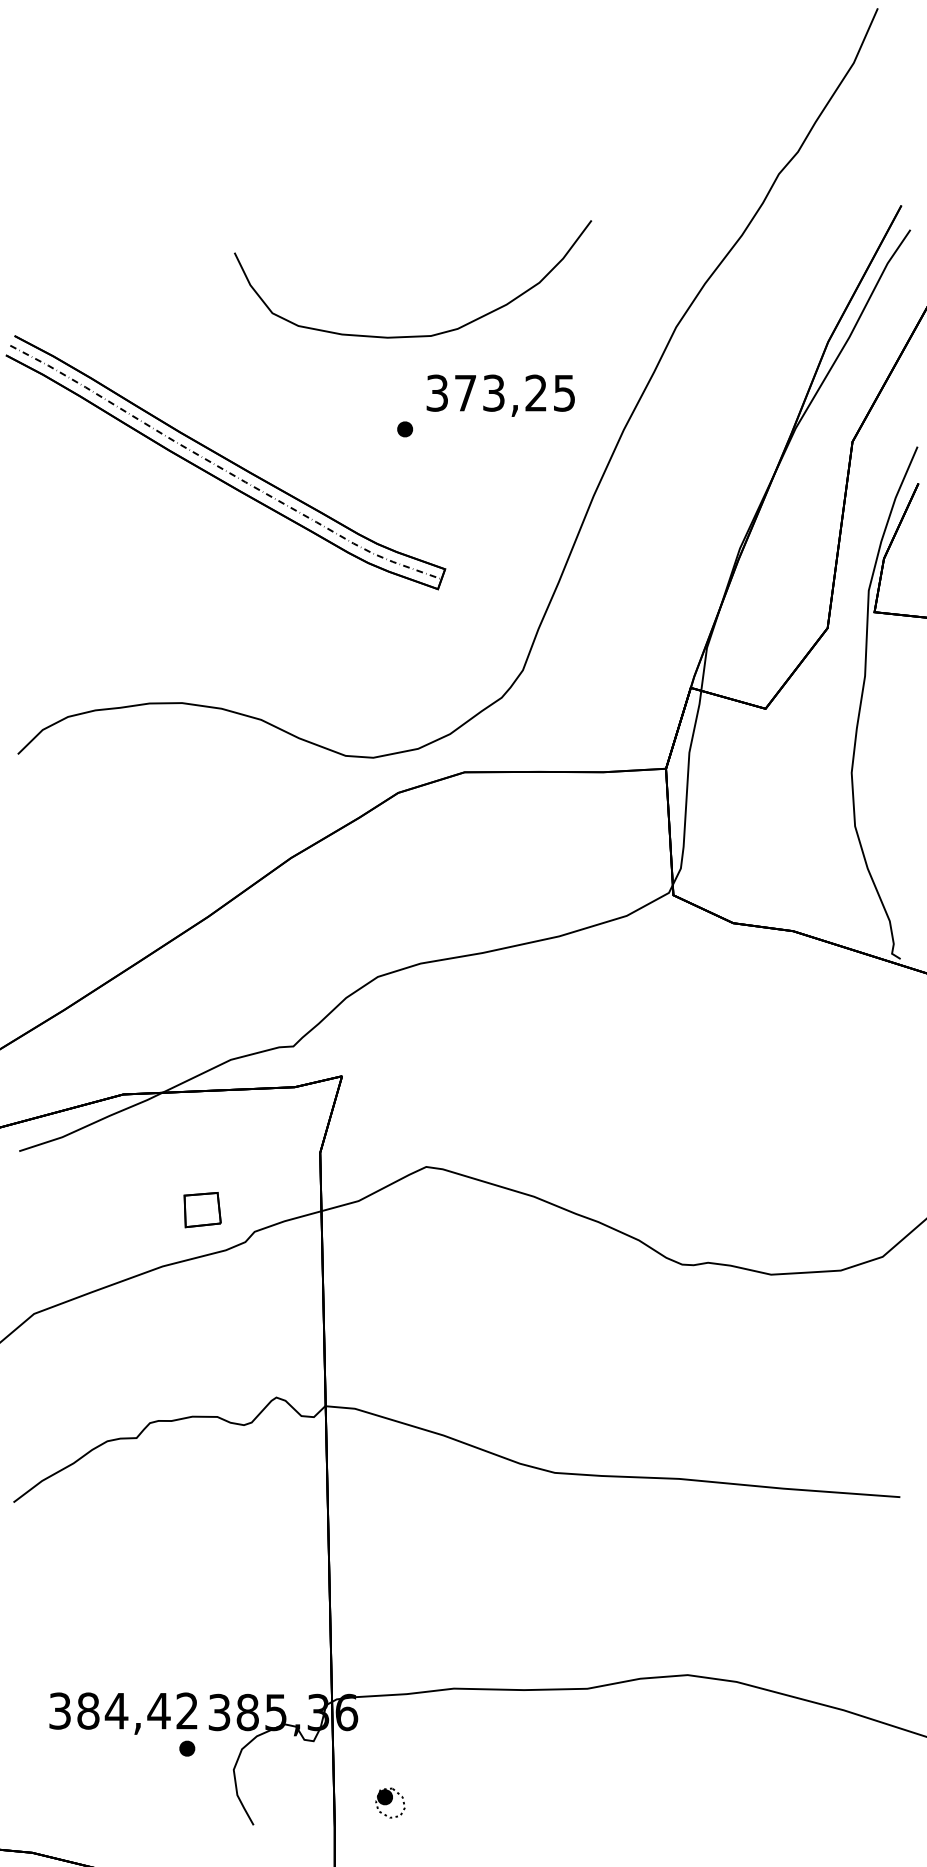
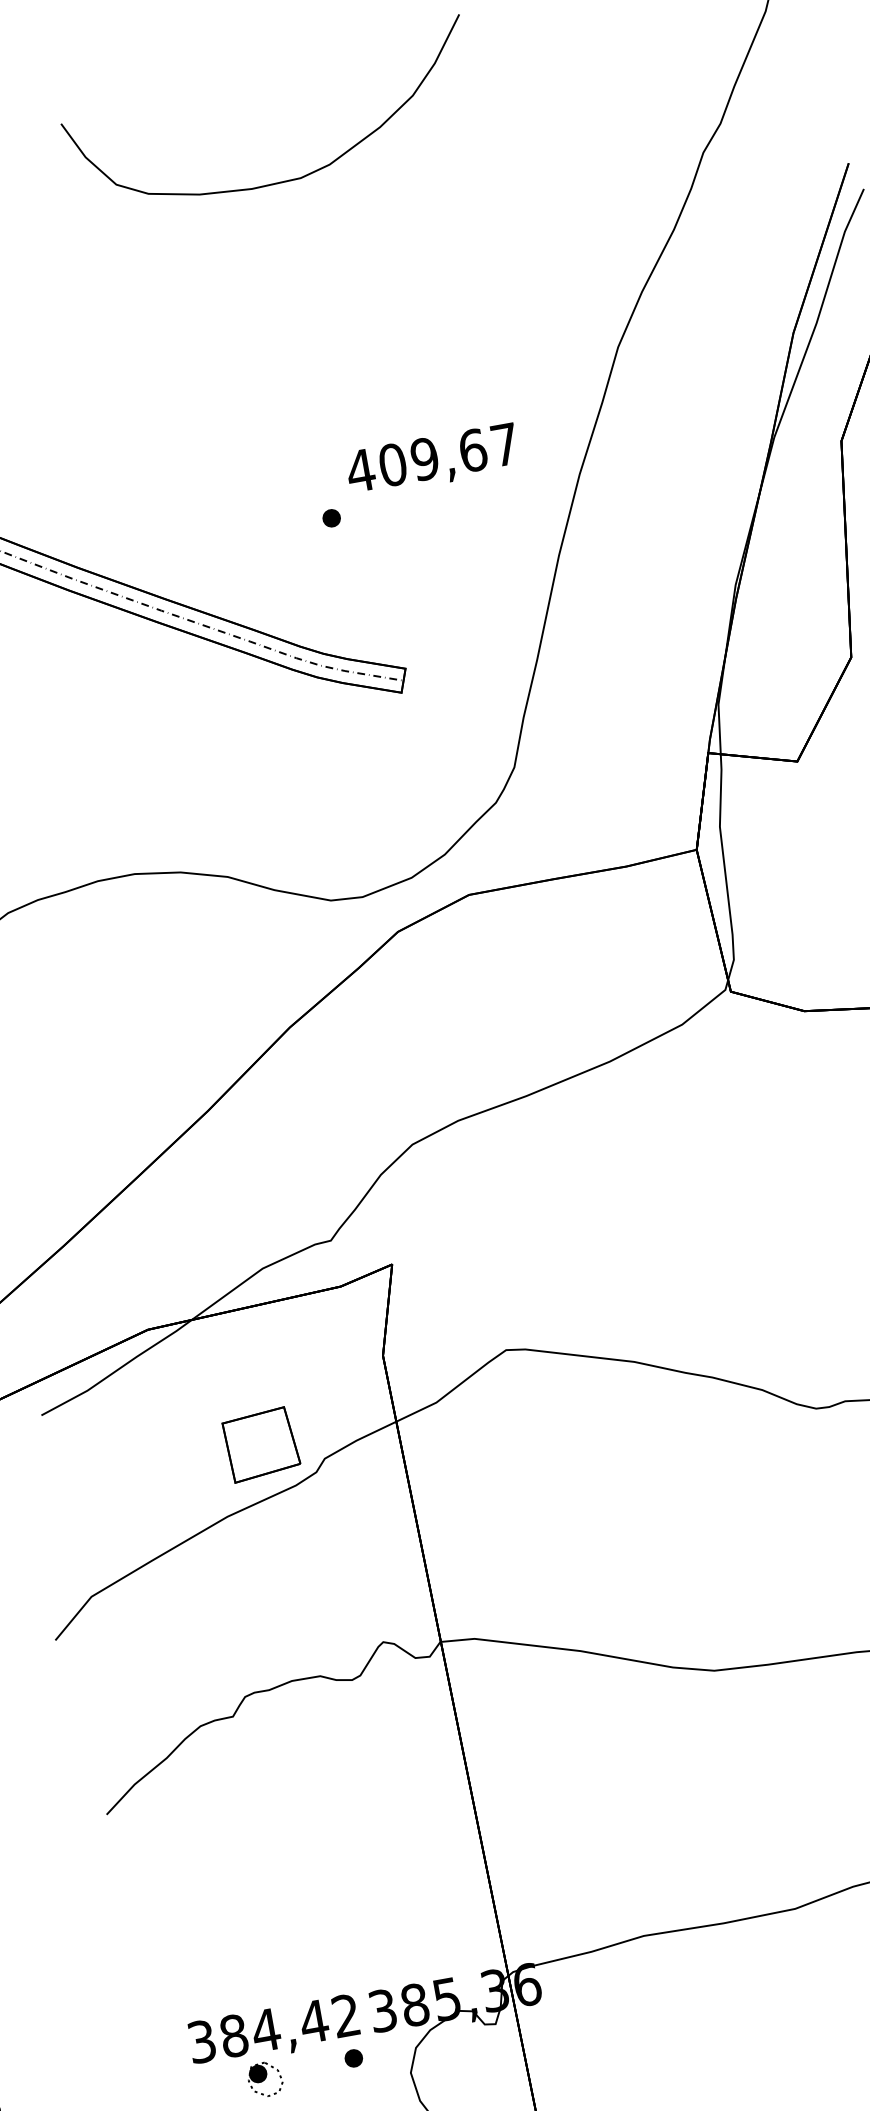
curve: (413, 335) -> (280, 181), moved
text: (499, 392) -> (431, 457), 373,25 -> 409,67
part: (202, 1209) -> (261, 1444), size x1.67
part: (390, 1802) -> (265, 2078), moved

